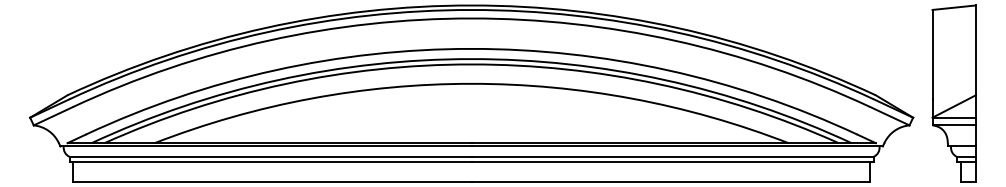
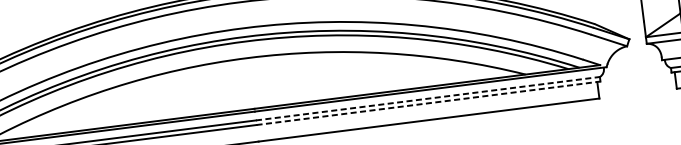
line: (673, 156) -> (428, 98), solid -> dashed
line: (673, 162) -> (429, 103), solid -> dashed

